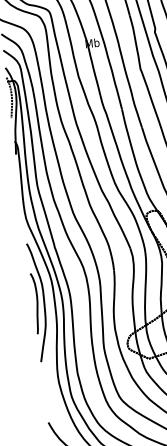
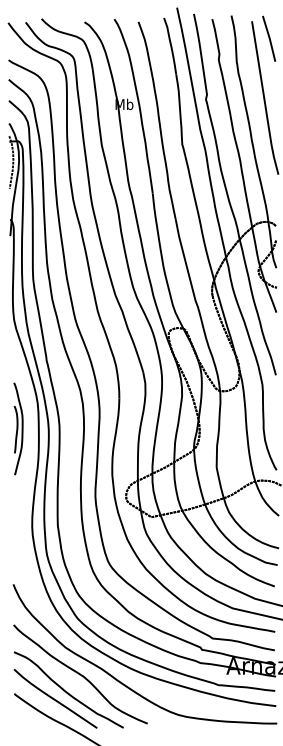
part: (38, 302) -> (18, 428), size x0.6

